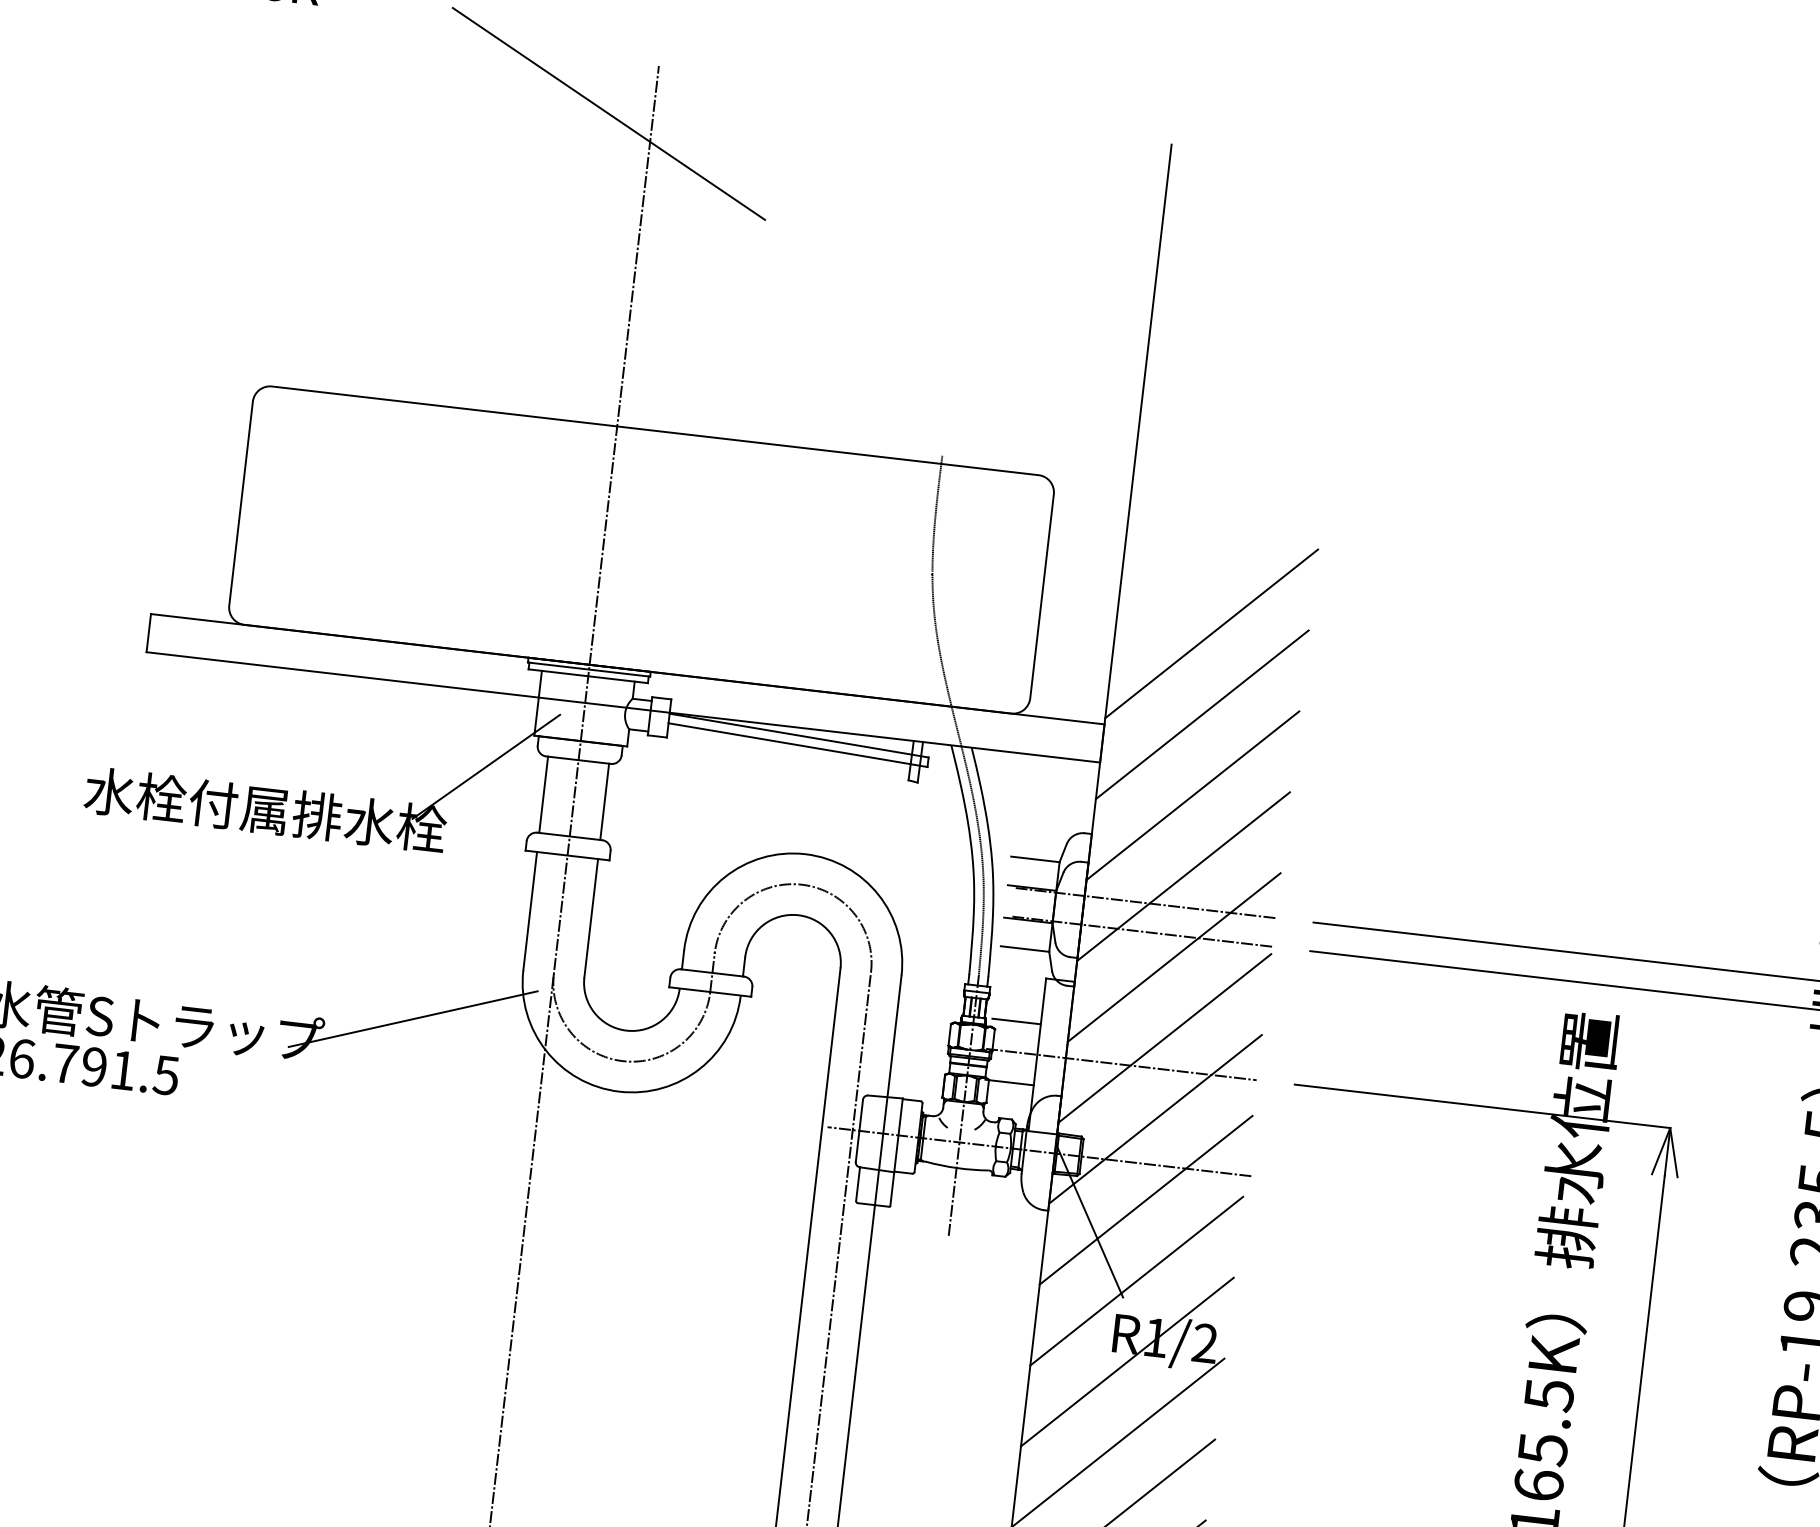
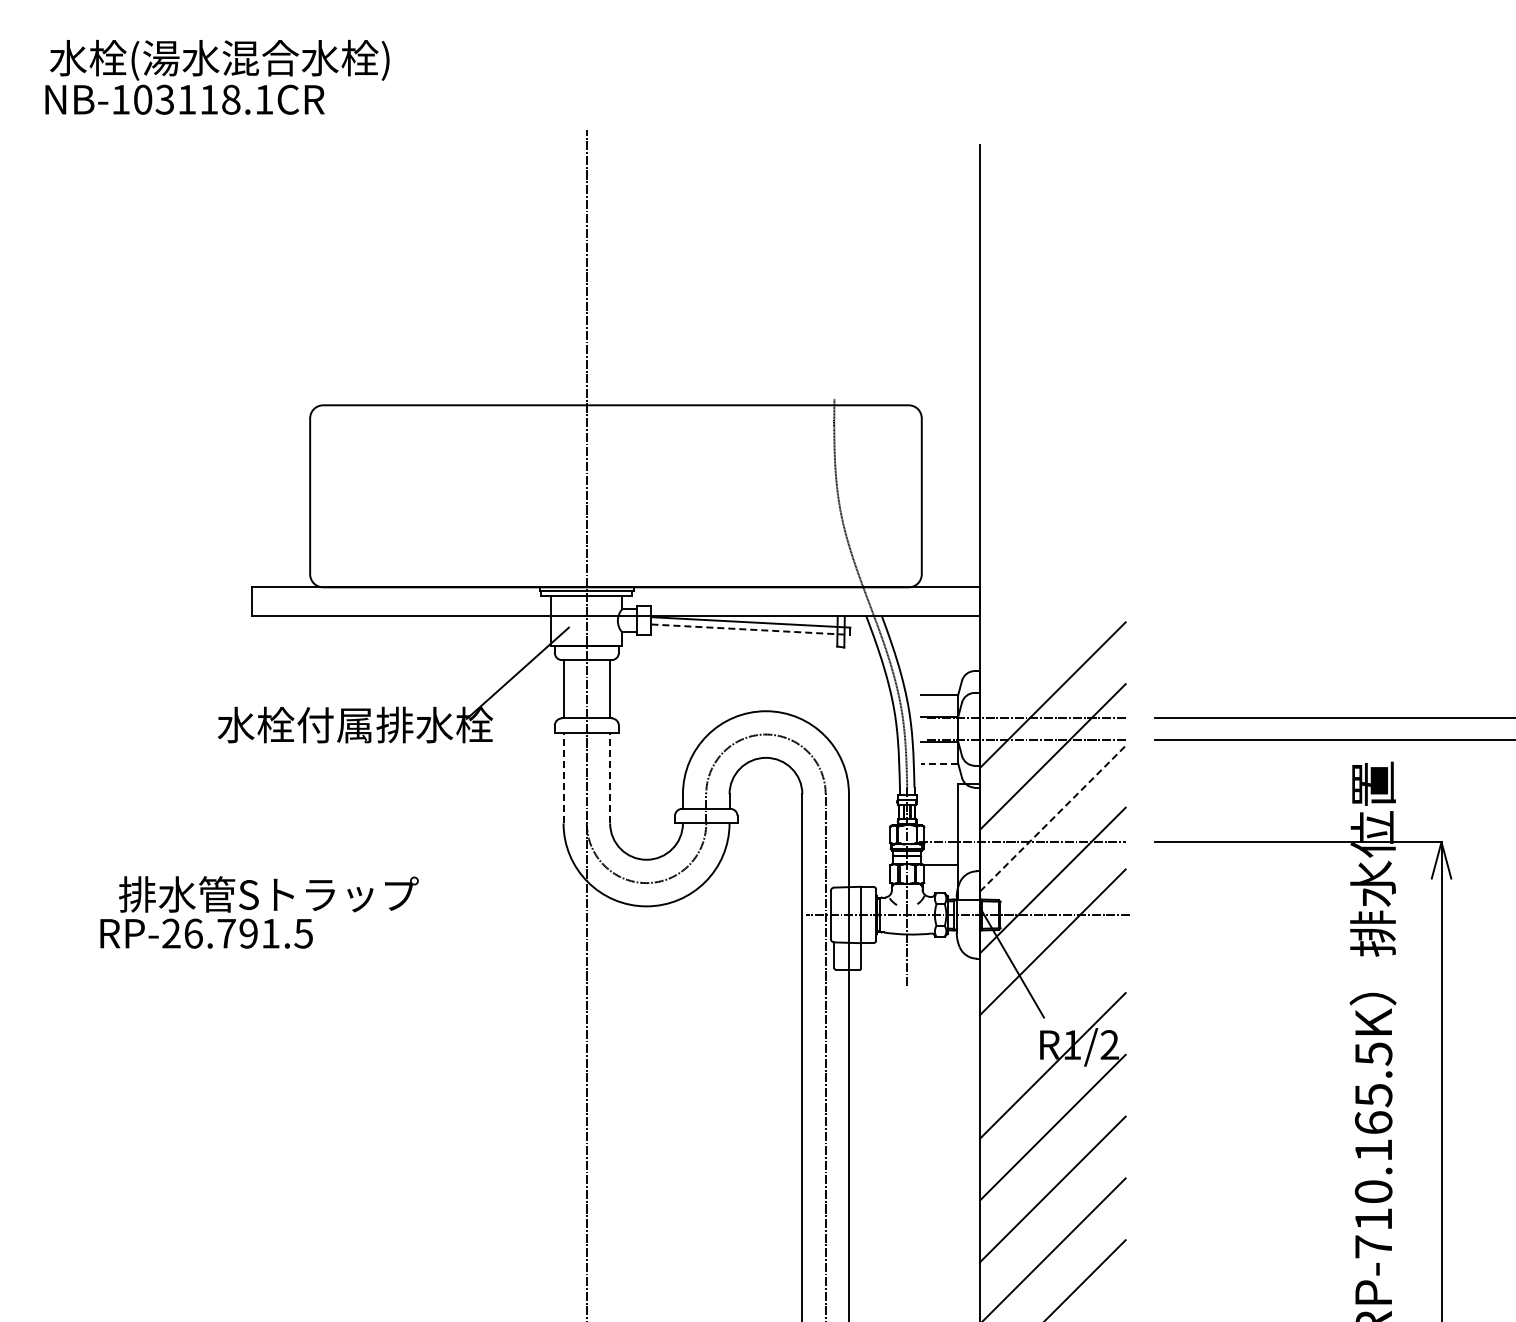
line: (609, 113) -> (553, 170), removed
line: (1211, 633) -> (1052, 509), removed
line: (1201, 714) -> (1052, 571), removed
line: (797, 744) -> (750, 629), solid -> dashed
line: (1192, 795) -> (1052, 633), removed
line: (530, 910) -> (563, 777), solid -> dashed
line: (591, 917) -> (610, 777), solid -> dashed
line: (1024, 948) -> (939, 763), solid -> dashed
line: (412, 1018) -> (484, 869), removed
line: (1016, 1020) -> (939, 818), removed
line: (1164, 1038) -> (1052, 818), solid -> dashed
line: (1136, 1280) -> (1052, 1003), removed

